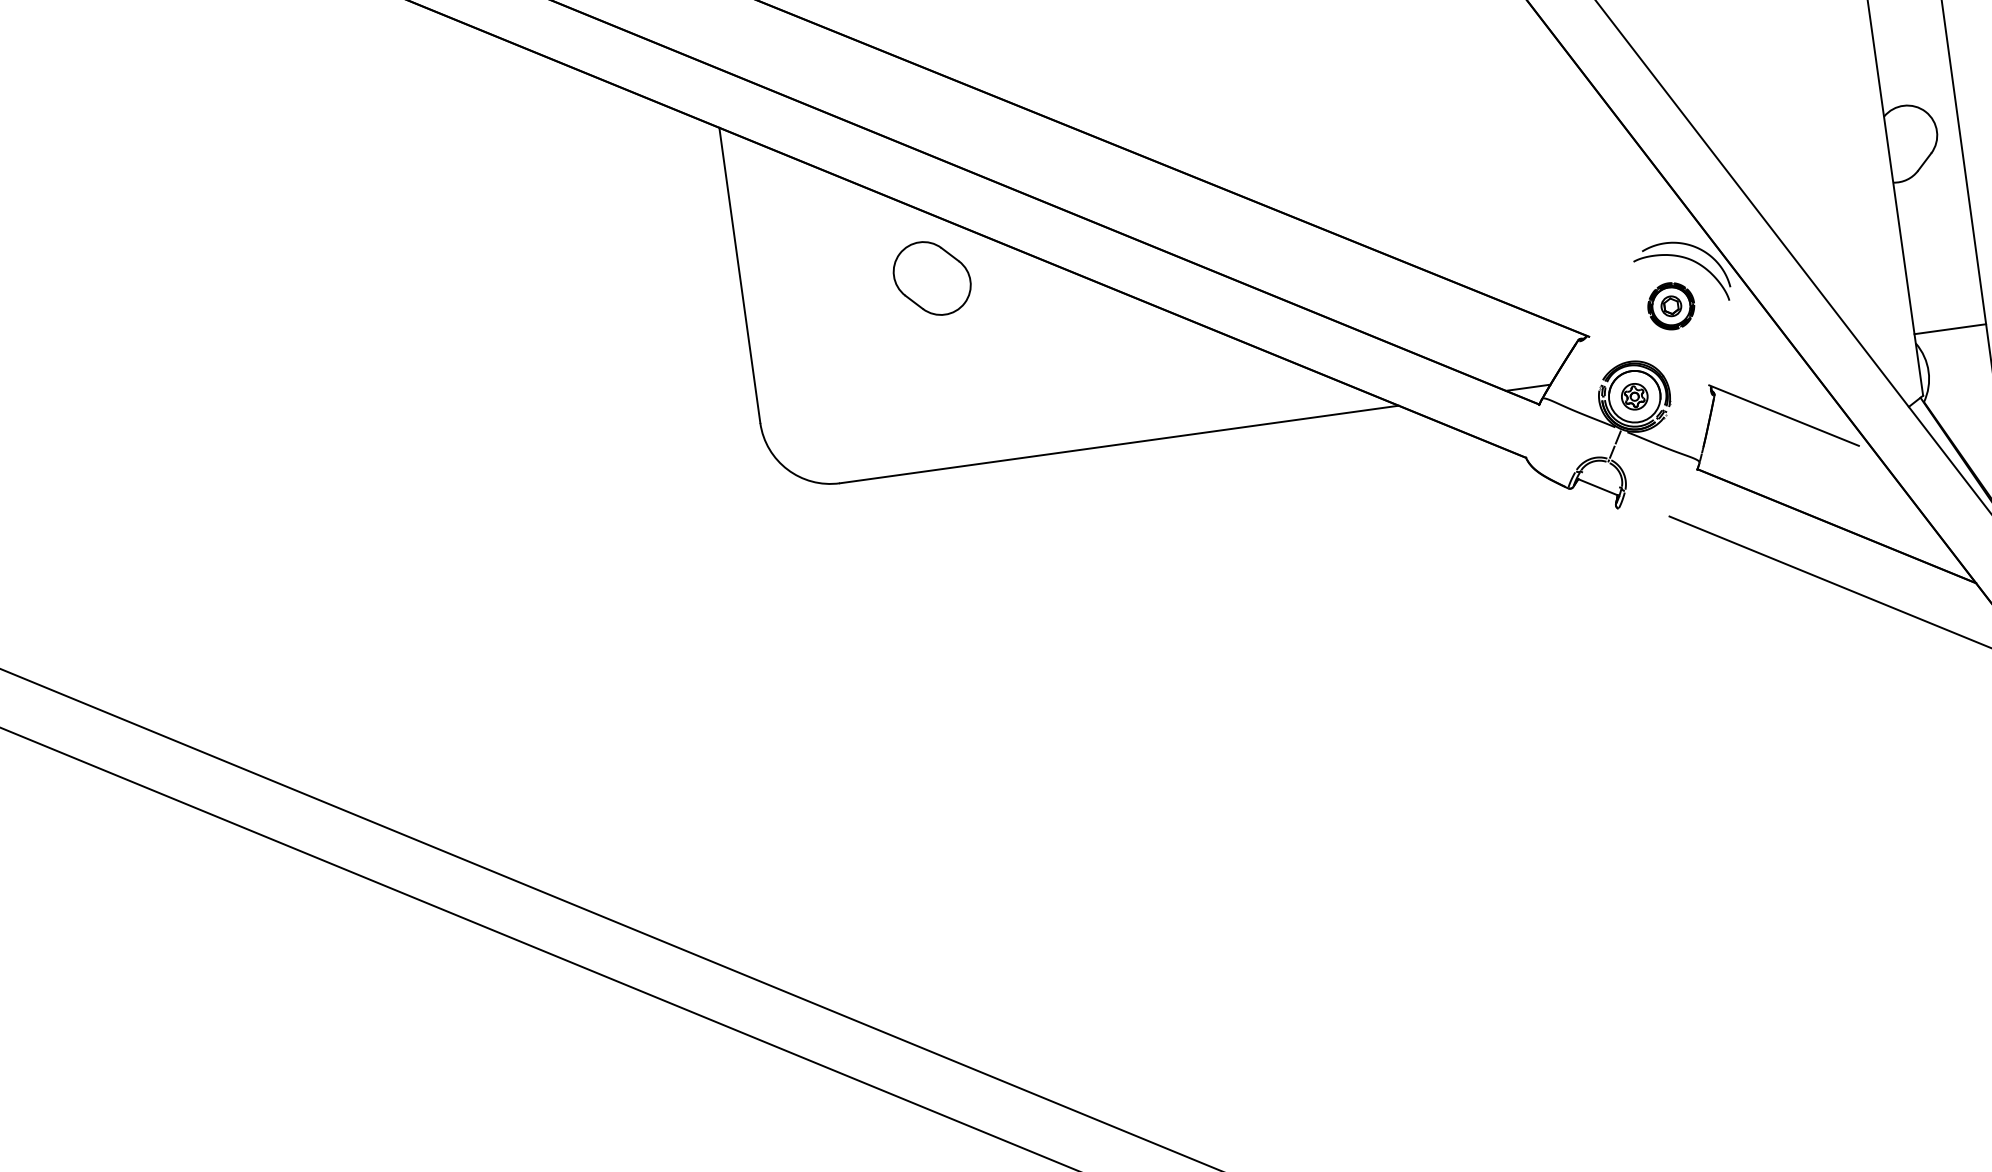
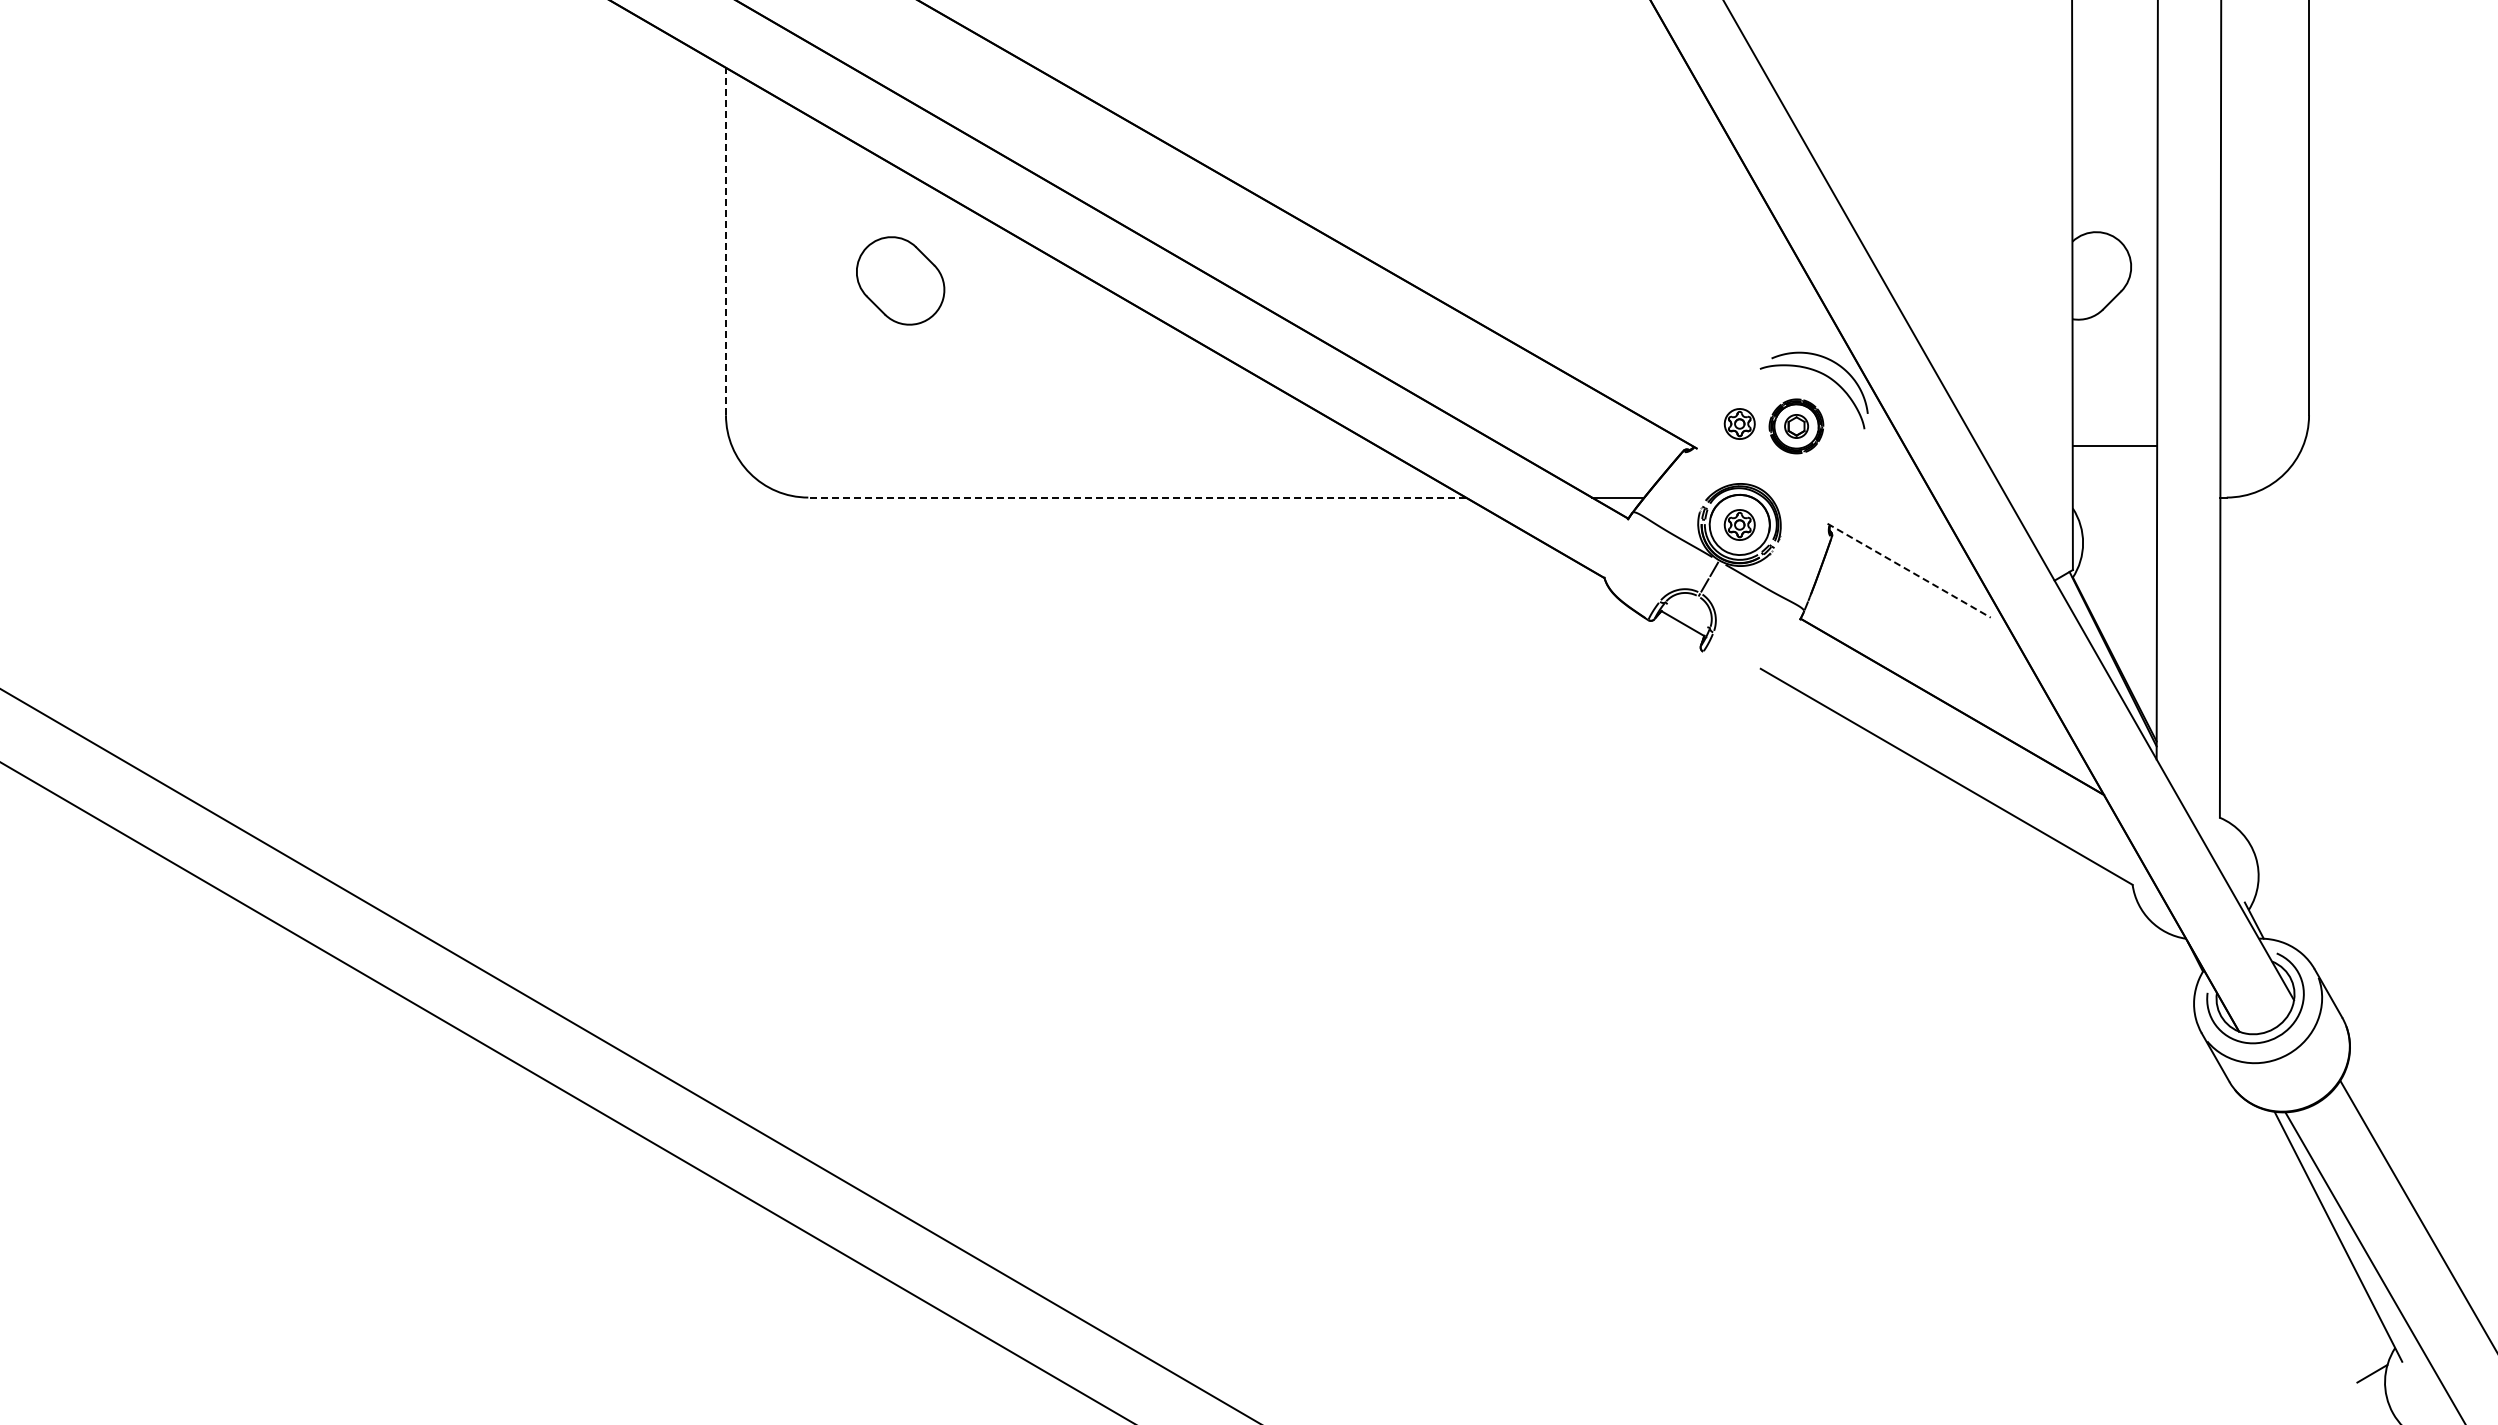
line: (739, 275) -> (725, 241), solid -> dashed
part: (932, 278) -> (900, 280), moved
part: (1622, 310) -> (1739, 423), added
line: (1949, 329) -> (2114, 445), moved
line: (1784, 415) -> (1909, 570), solid -> dashed
line: (1119, 444) -> (1137, 497), solid -> dashed

